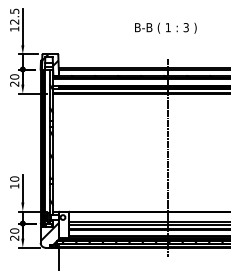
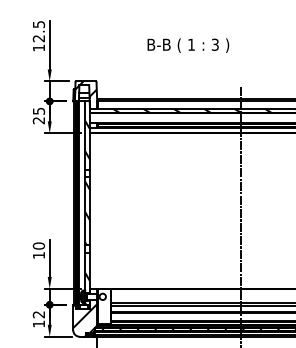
text: (165, 27) -> (187, 44), moved
text: (14, 76) -> (38, 110), 20 -> 25
text: (14, 234) -> (38, 319), 20 -> 12

